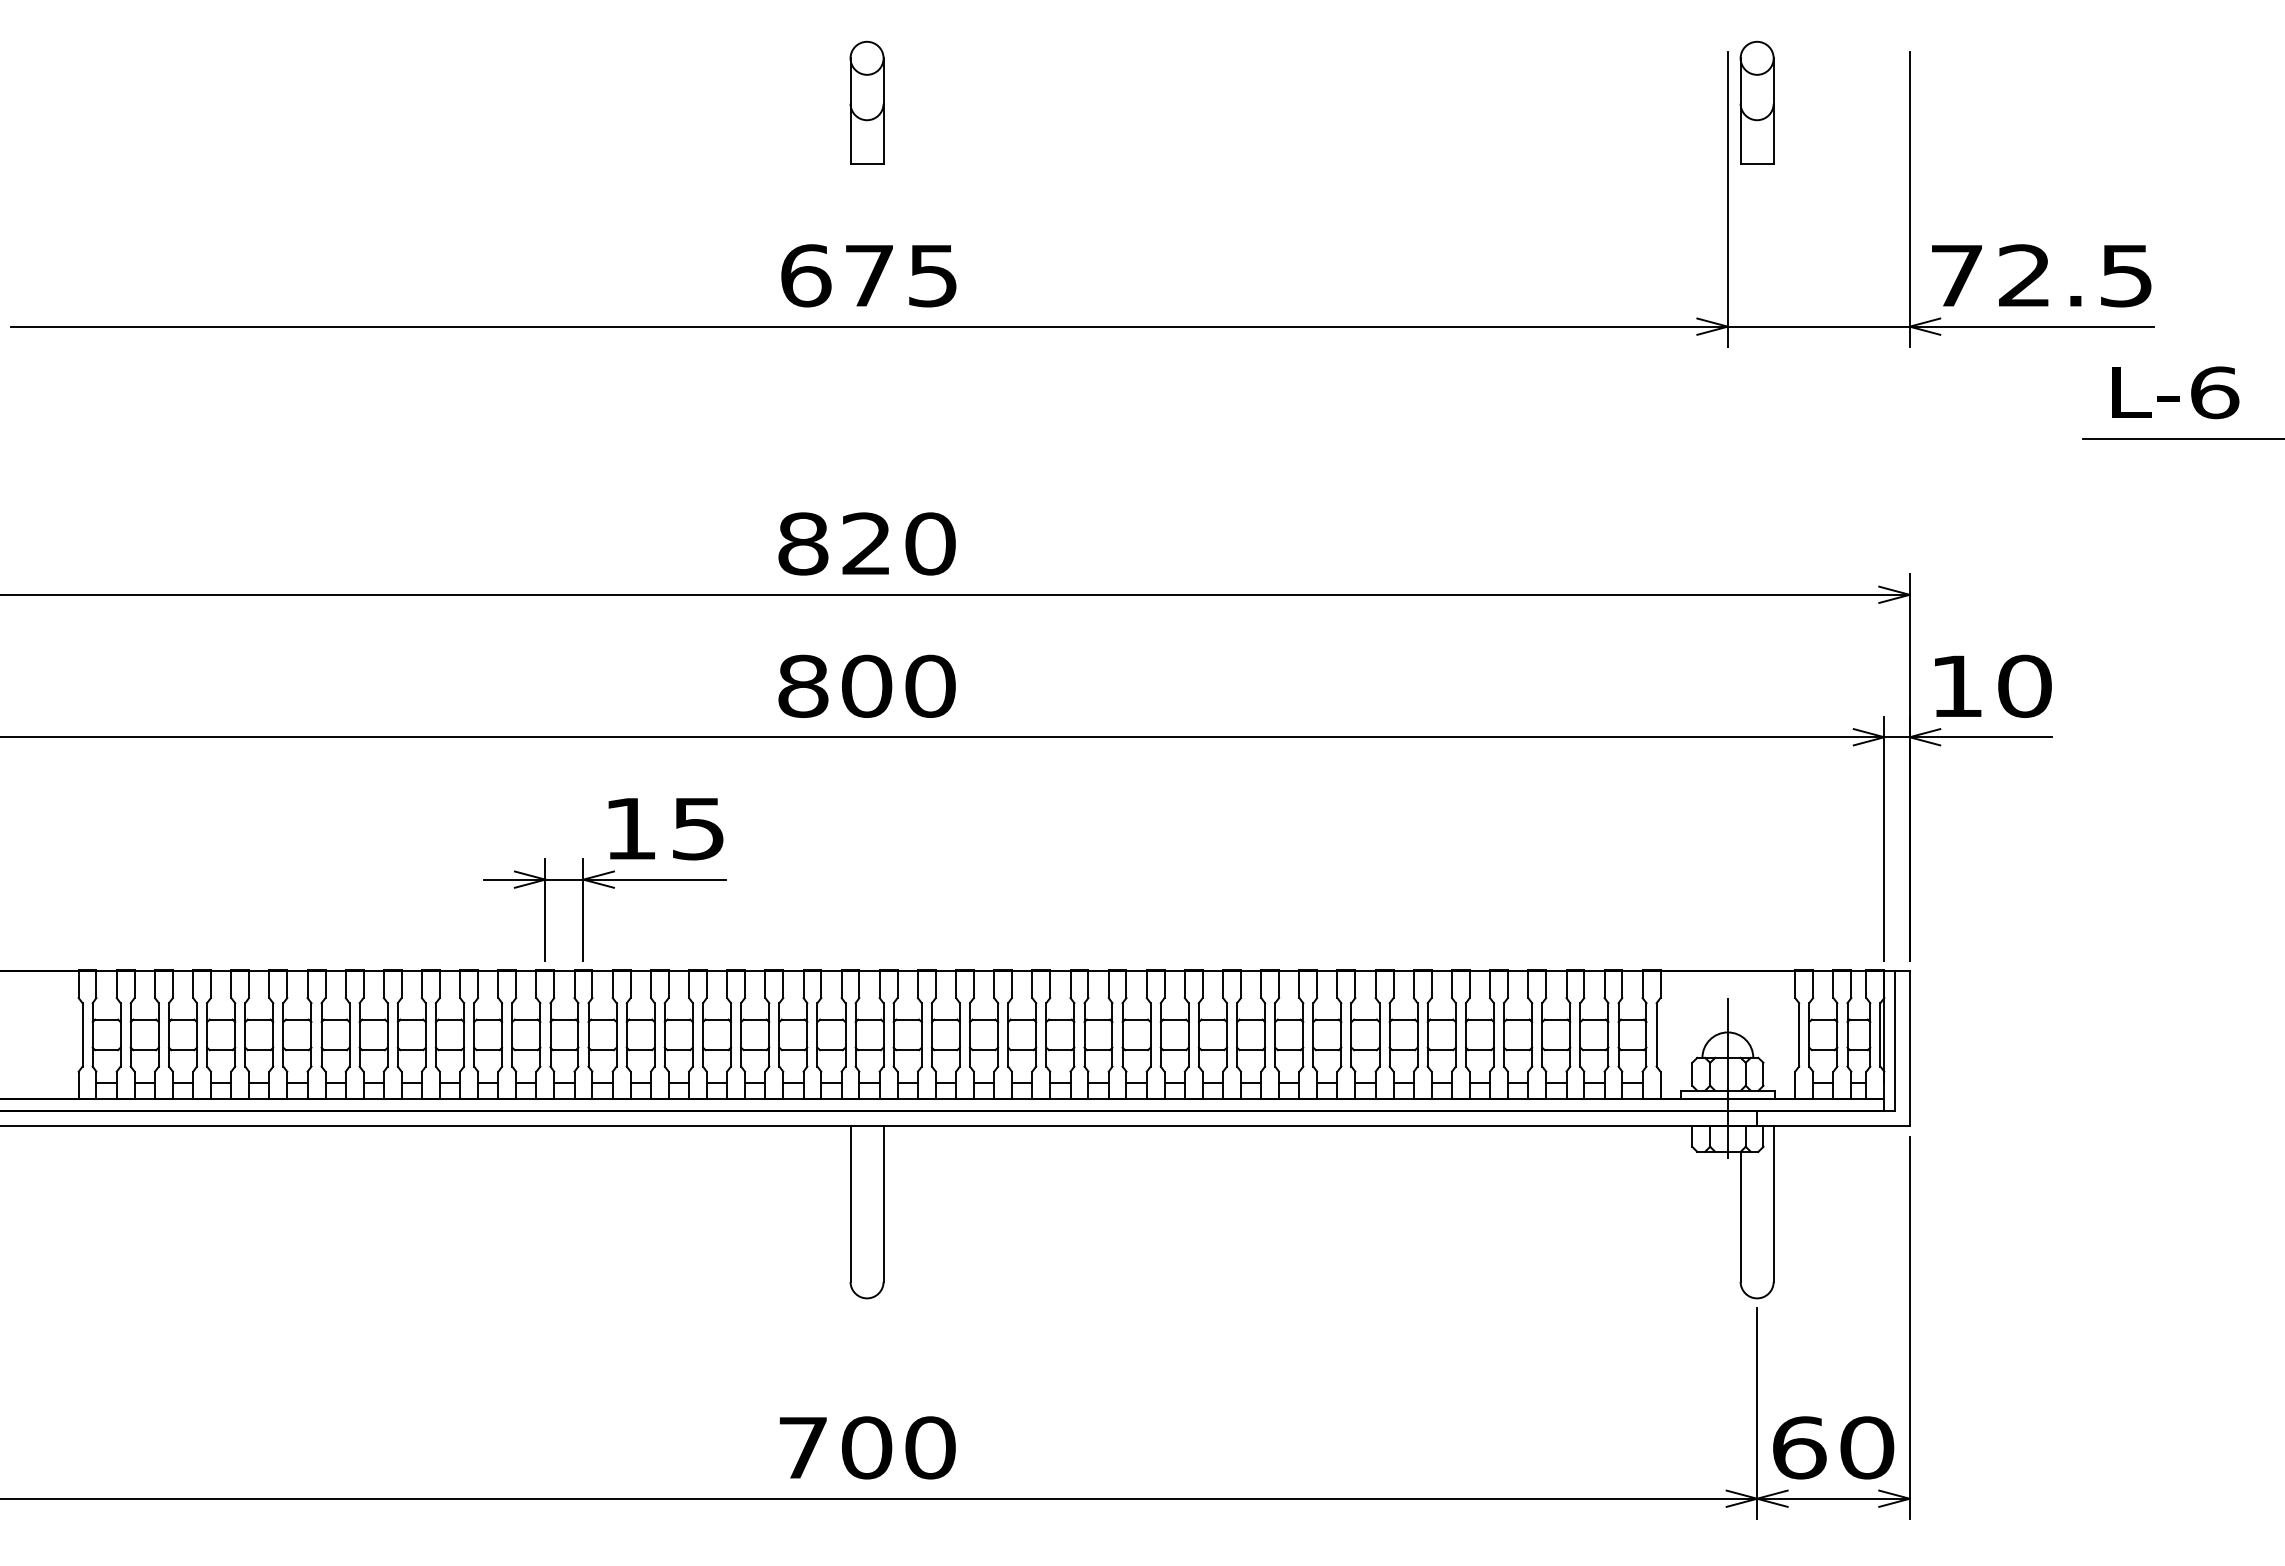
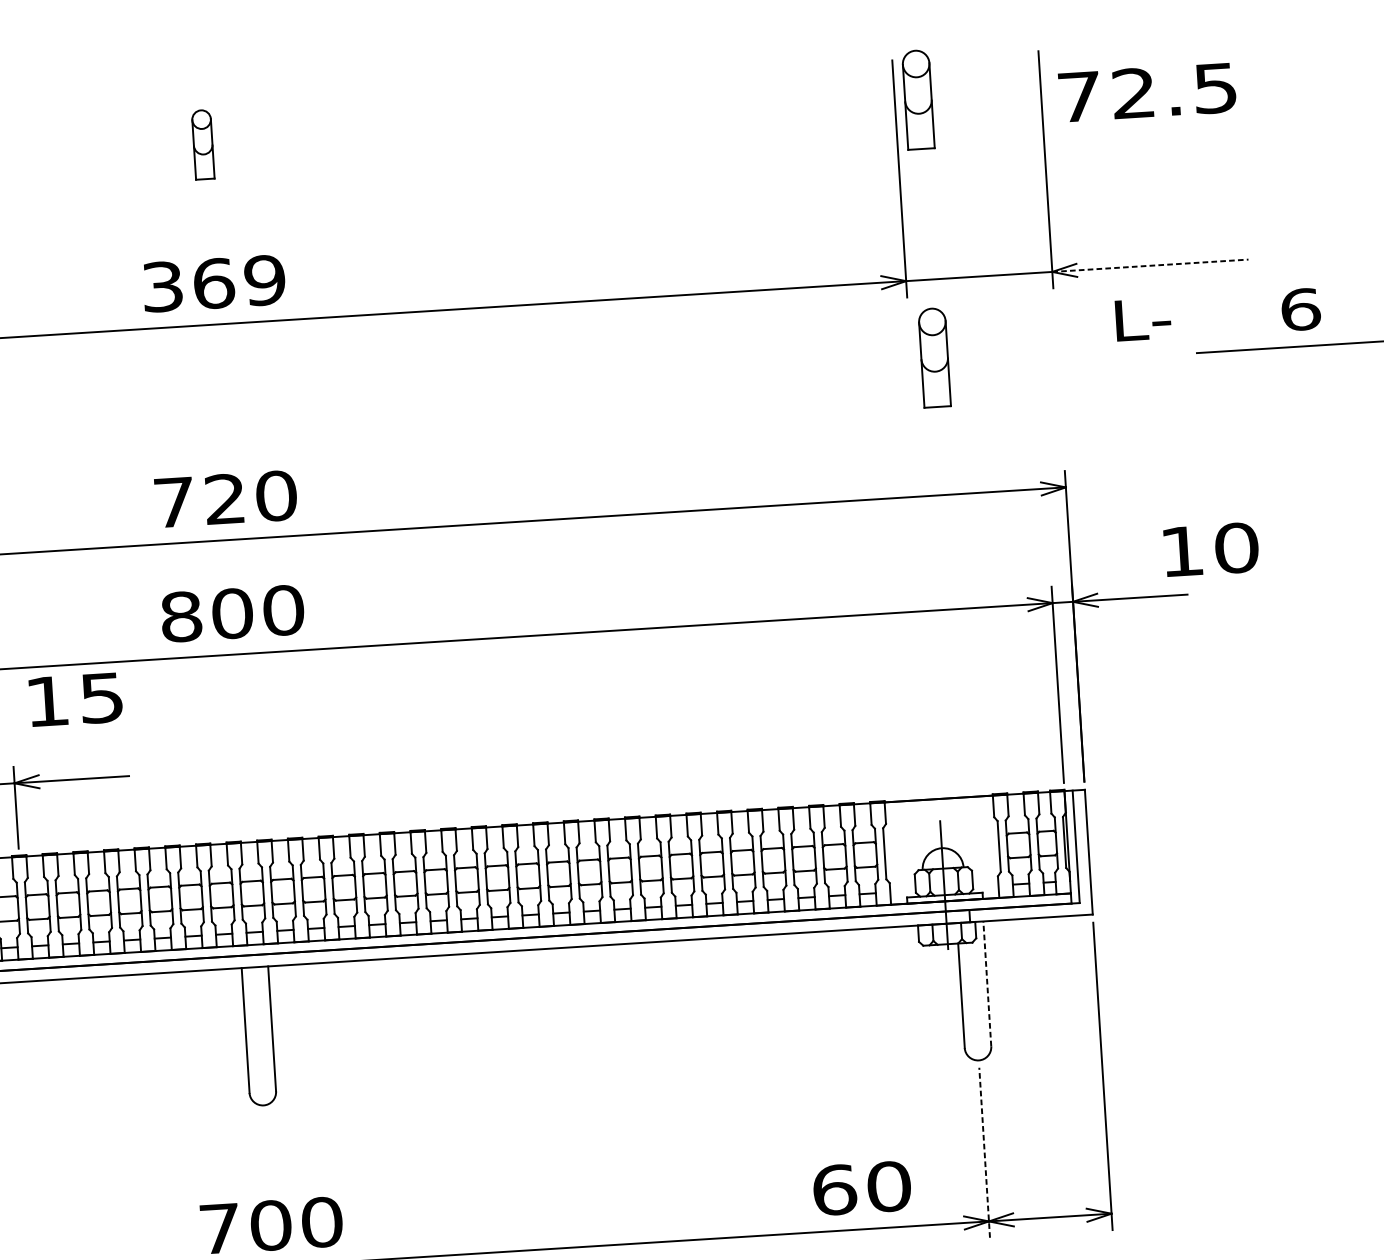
part: (866, 102) -> (202, 144), size x0.7
text: (869, 275) -> (213, 283), 675 -> 369
text: (2041, 275) -> (1147, 92), moved
line: (2032, 326) -> (1150, 265), solid -> dashed
text: (2145, 392) -> (1143, 319), moved
part: (1756, 423) -> (934, 357), added
text: (803, 543) -> (174, 502), 820 -> 720
text: (1993, 685) -> (1211, 548), moved
text: (665, 829) -> (75, 700), moved
line: (1773, 1204) -> (987, 984), solid -> dashed
line: (1757, 1413) -> (984, 1152), solid -> dashed
text: (1833, 1447) -> (862, 1188), moved

